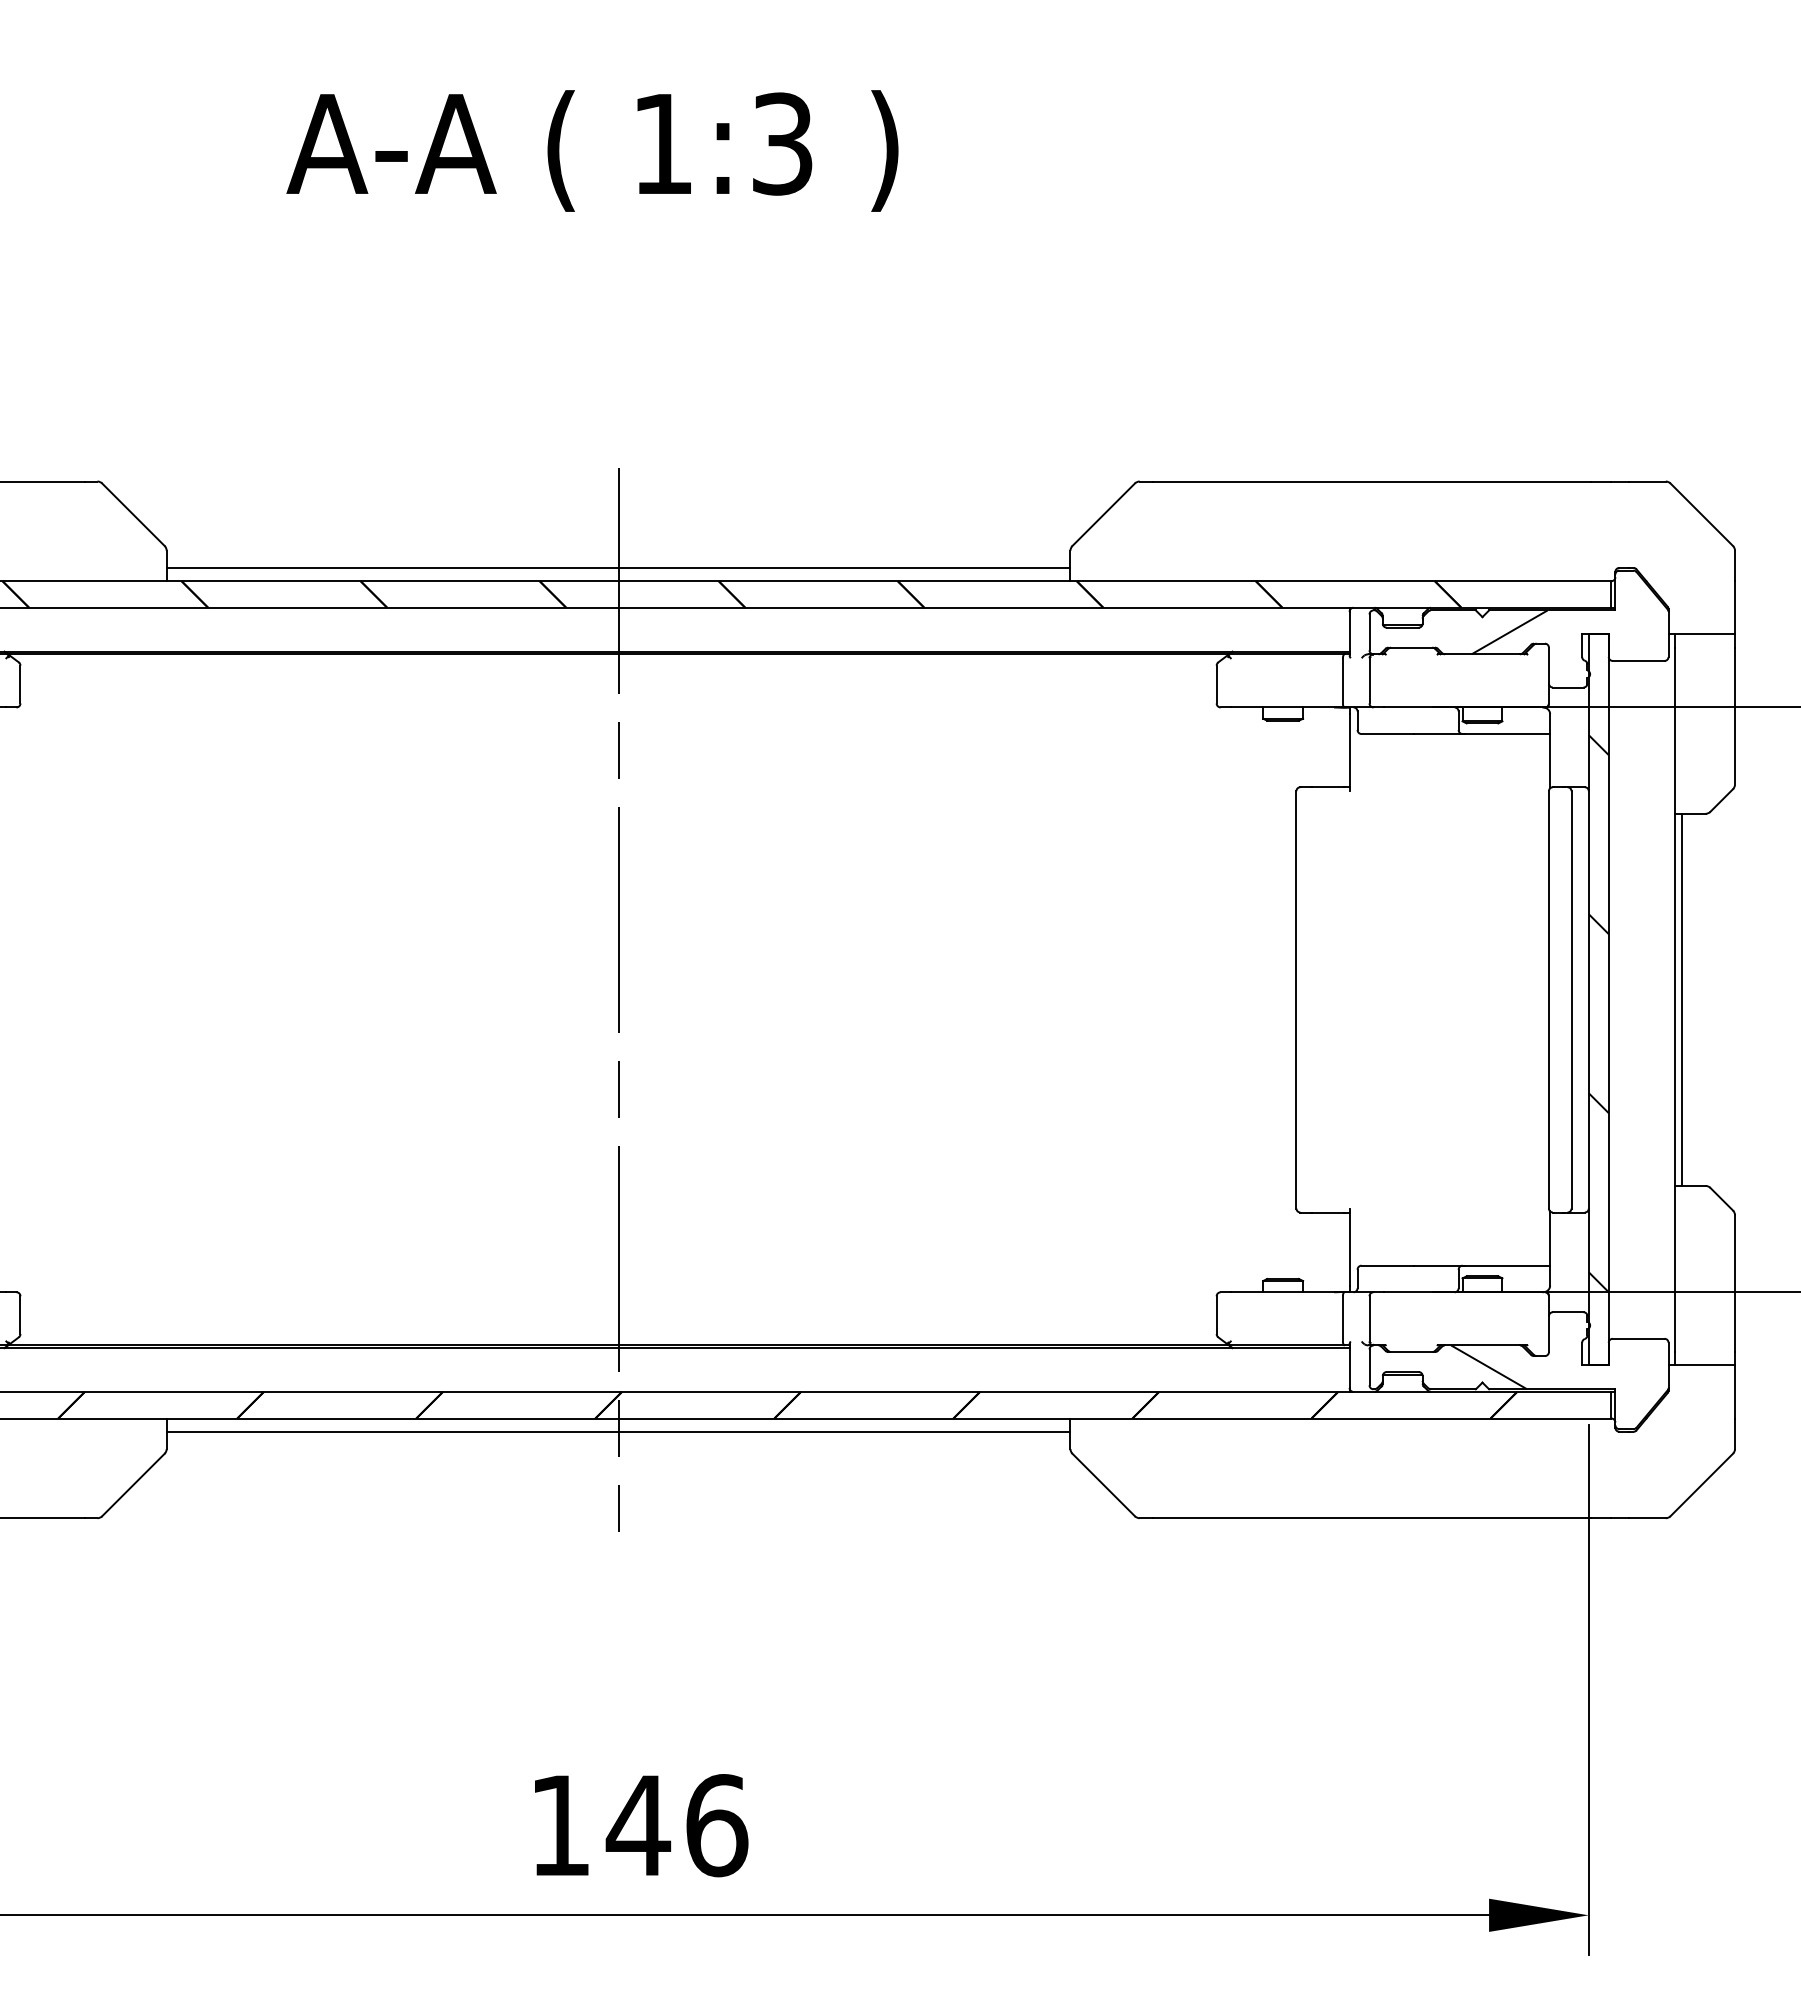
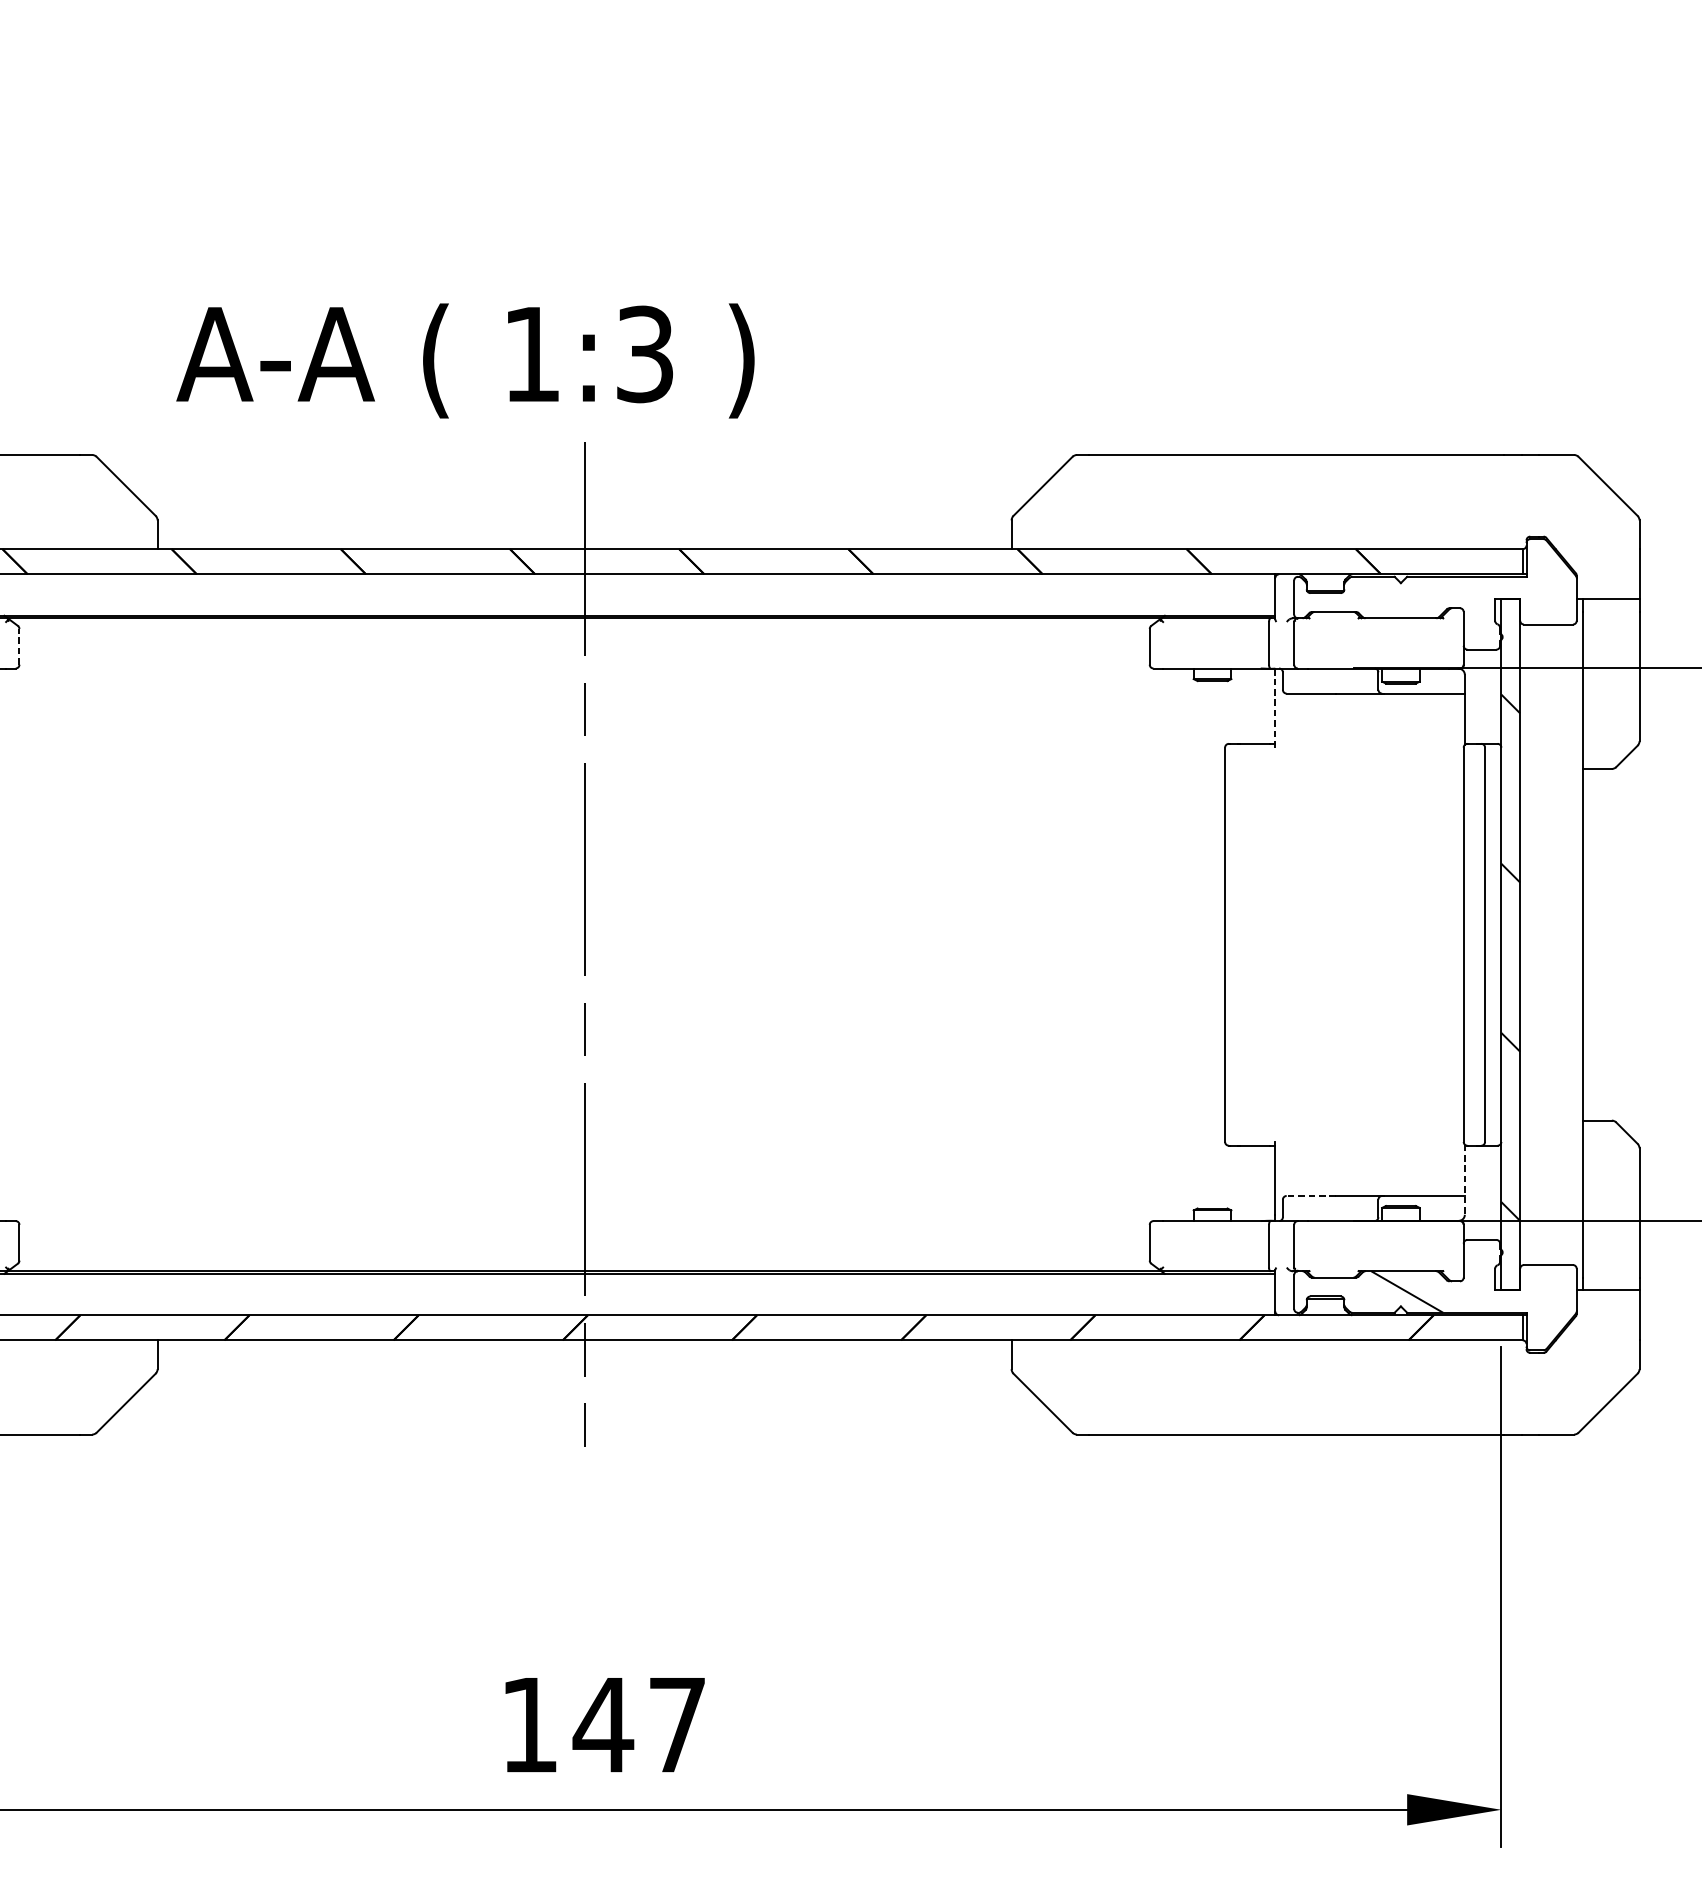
text: (592, 150) -> (465, 360), moved
line: (618, 567) -> (584, 536), removed
hatch: (1509, 632) -> (1426, 597), removed
line: (20, 684) -> (19, 646), solid -> dashed
line: (1349, 752) -> (1275, 711), solid -> dashed
line: (1681, 999) -> (1588, 944), removed
line: (1550, 1249) -> (1465, 1180), solid -> dashed
line: (1387, 1265) -> (1311, 1195), solid -> dashed
line: (618, 1431) -> (584, 1352), removed
text: (717, 1825) -> (678, 1724), 146 -> 147

